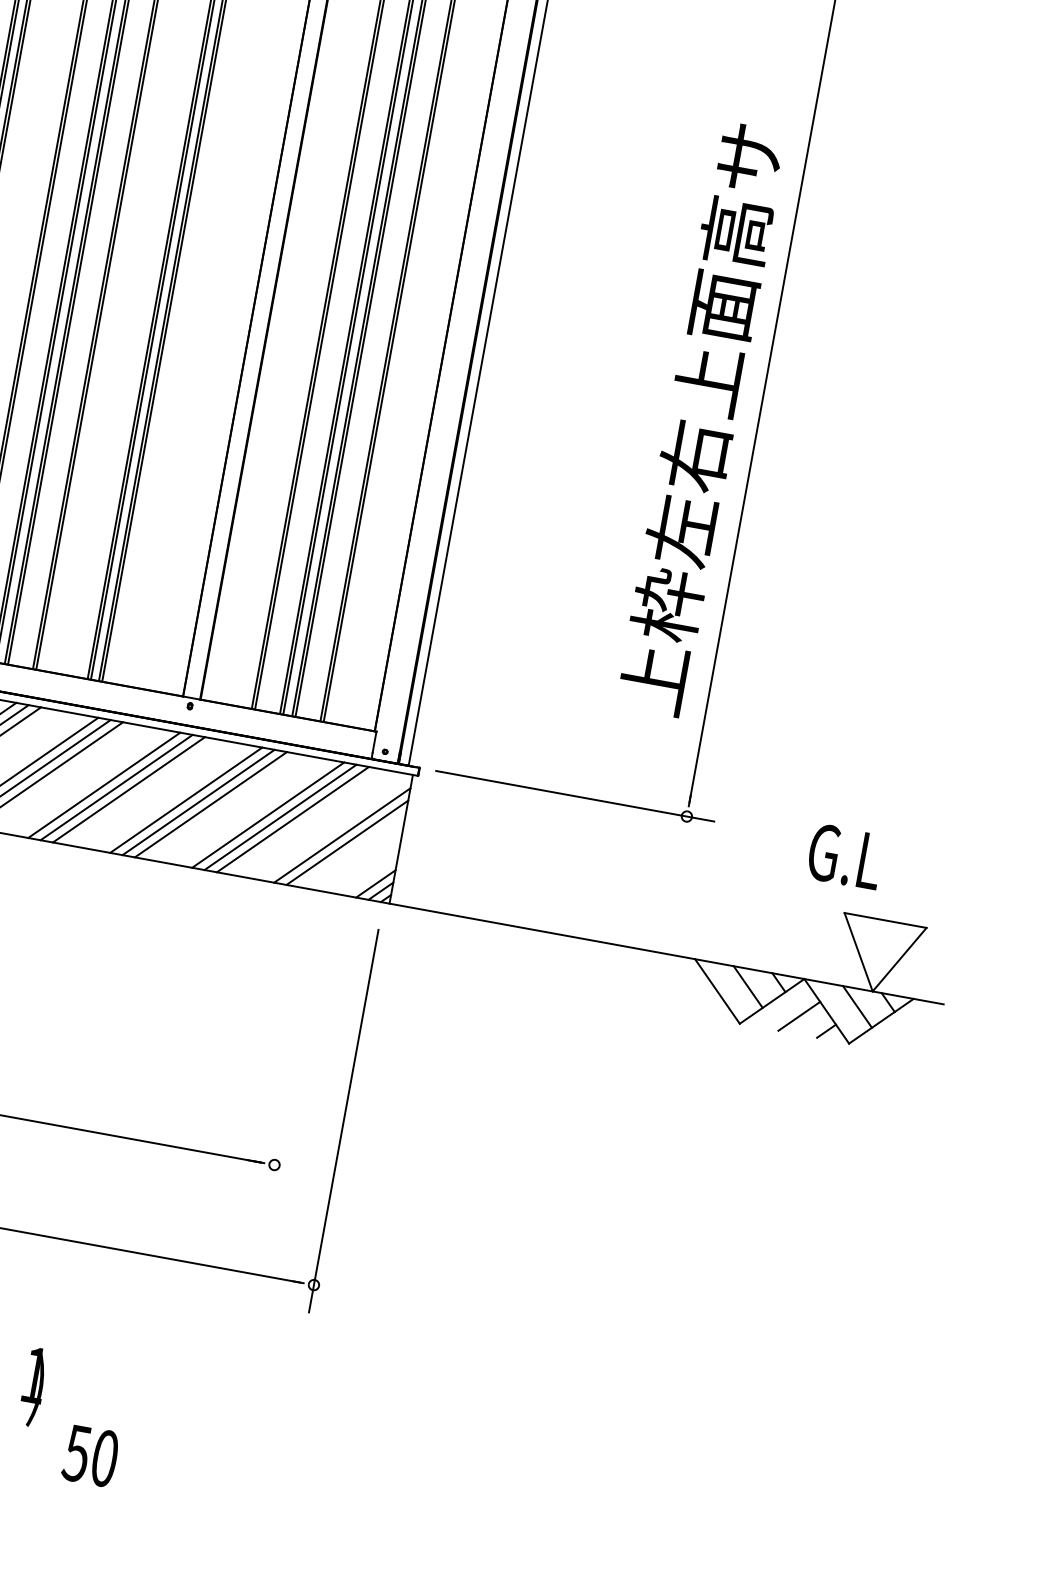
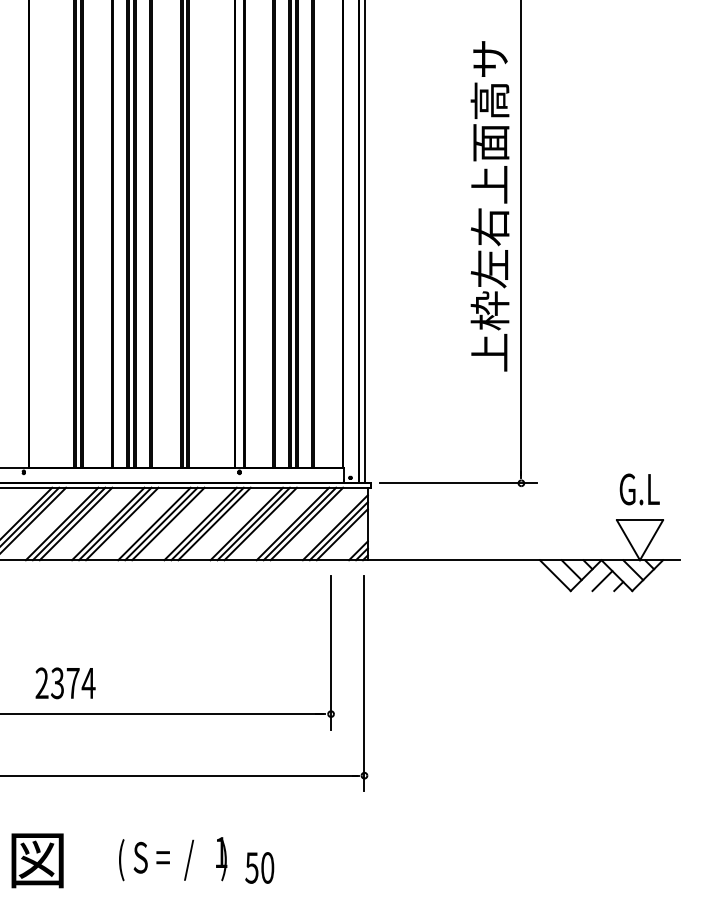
text: (700, 419) -> (489, 206), moved
line: (351, 849) -> (341, 534), added
text: (844, 856) -> (639, 489), moved
line: (295, 1055) -> (331, 652), added
text: (90, 1455) -> (259, 867), moved

